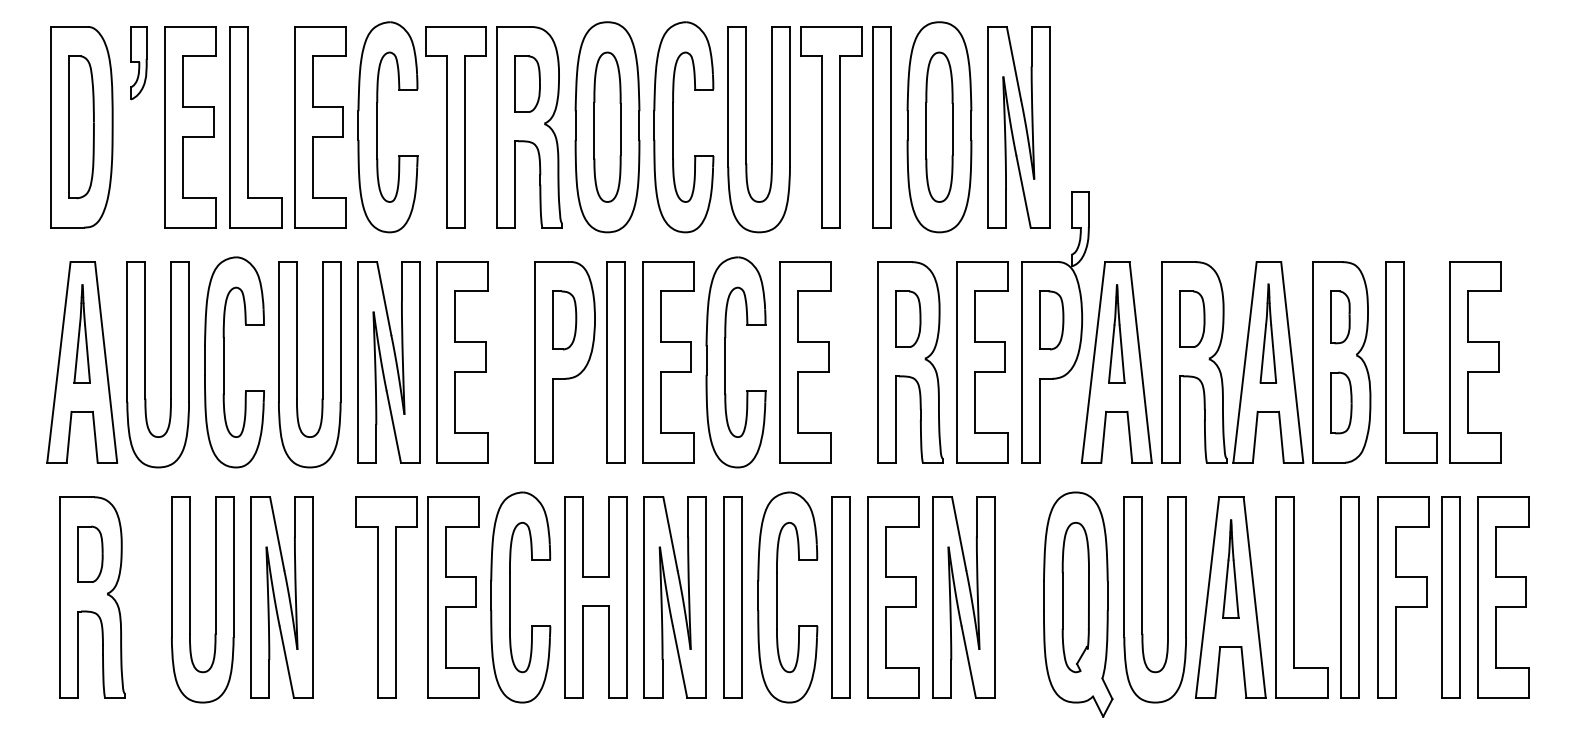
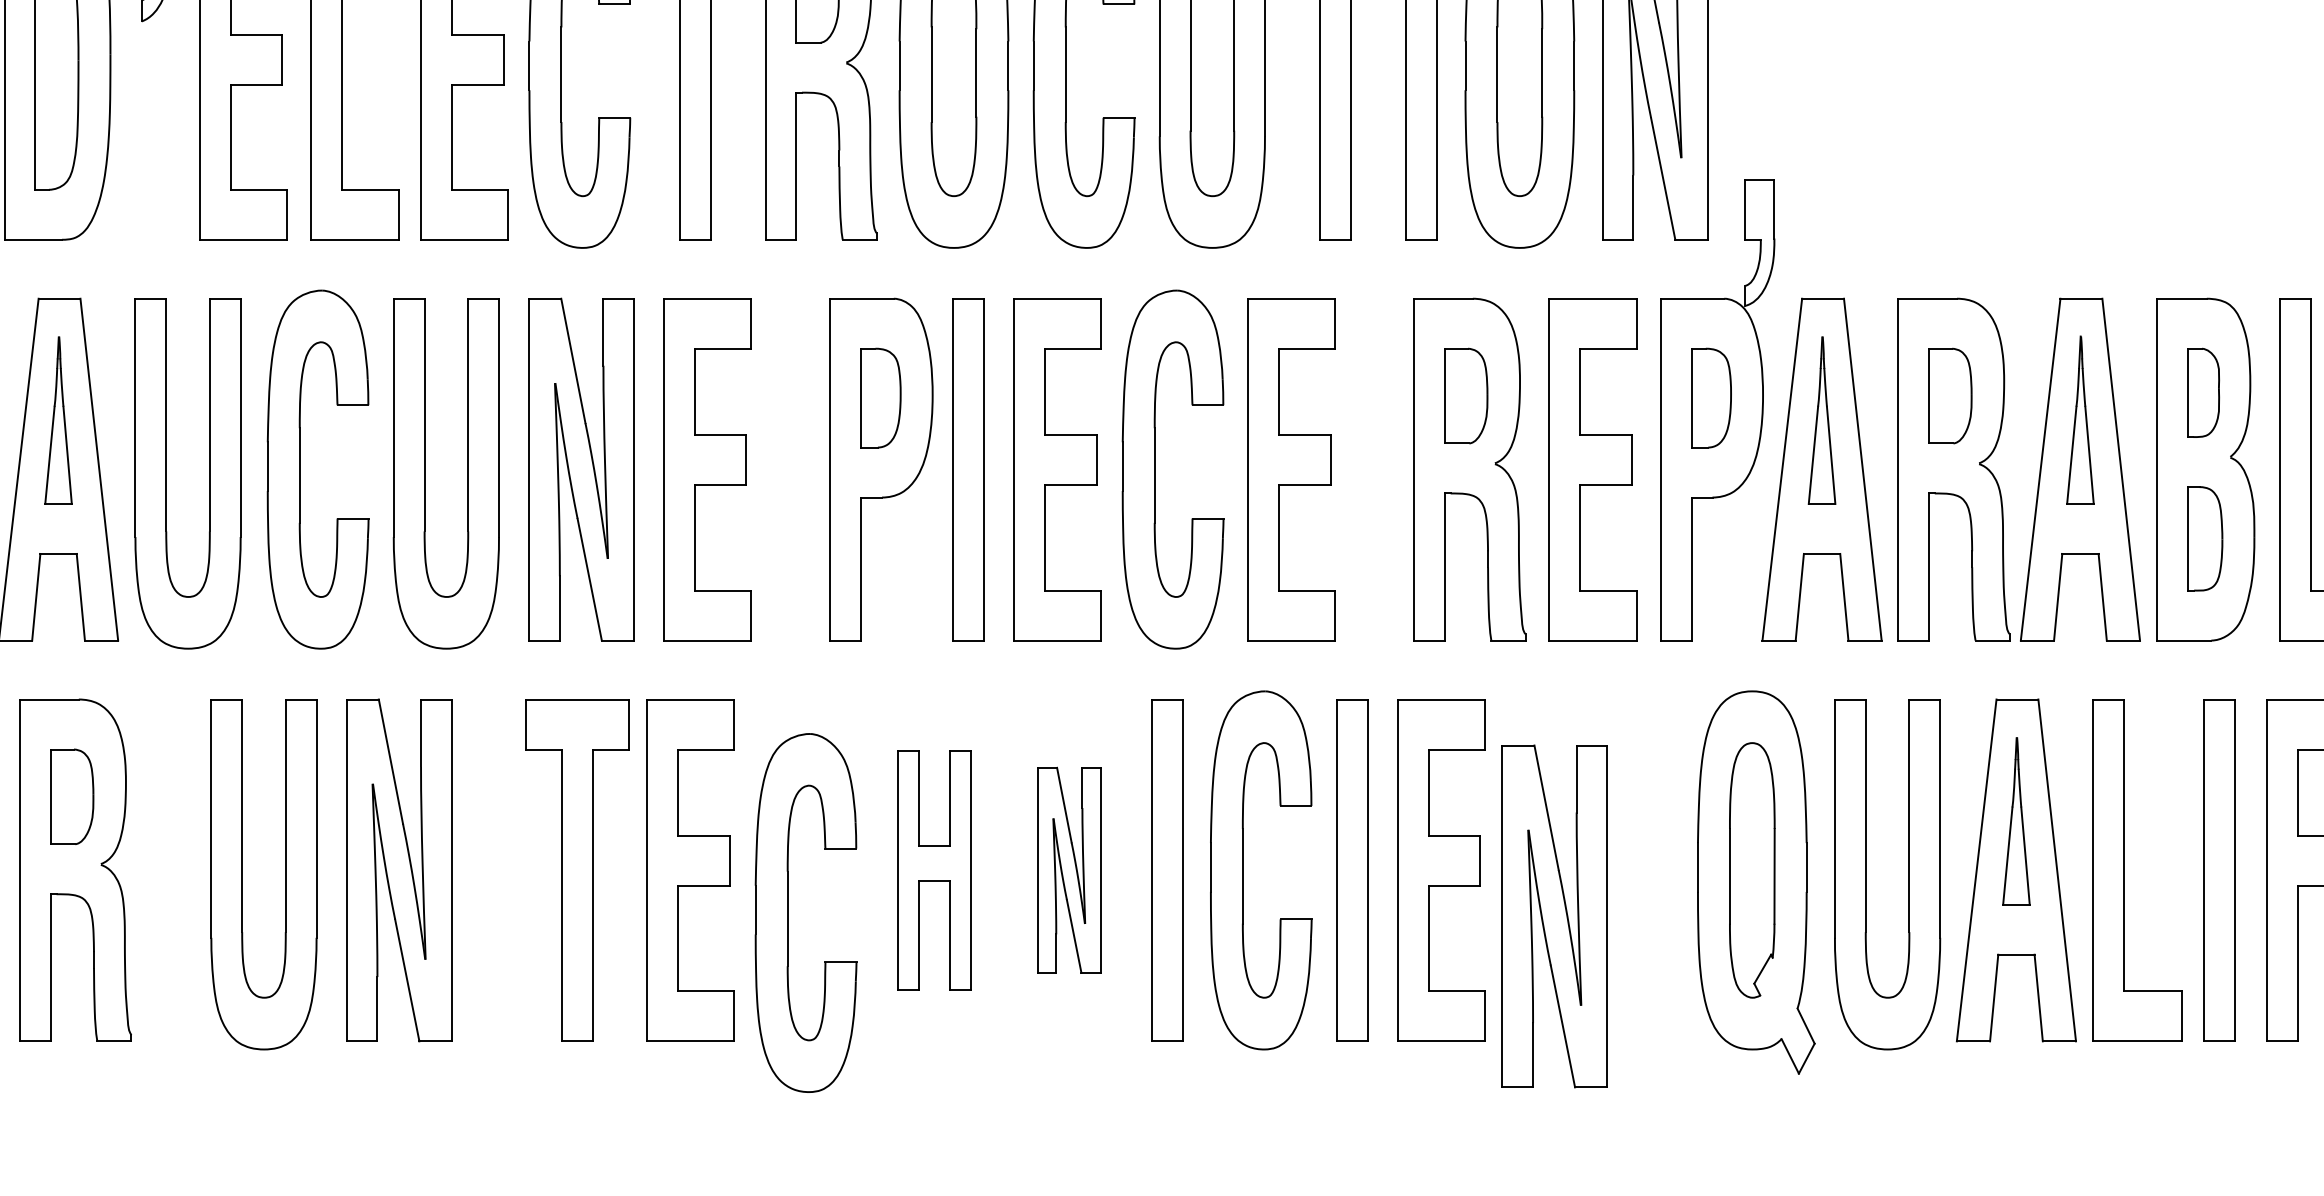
part: (510, 597) -> (788, 912), moved
part: (595, 597) -> (933, 870), size x0.7
part: (674, 597) -> (1068, 870), size x0.6
part: (963, 597) -> (1553, 916), moved

